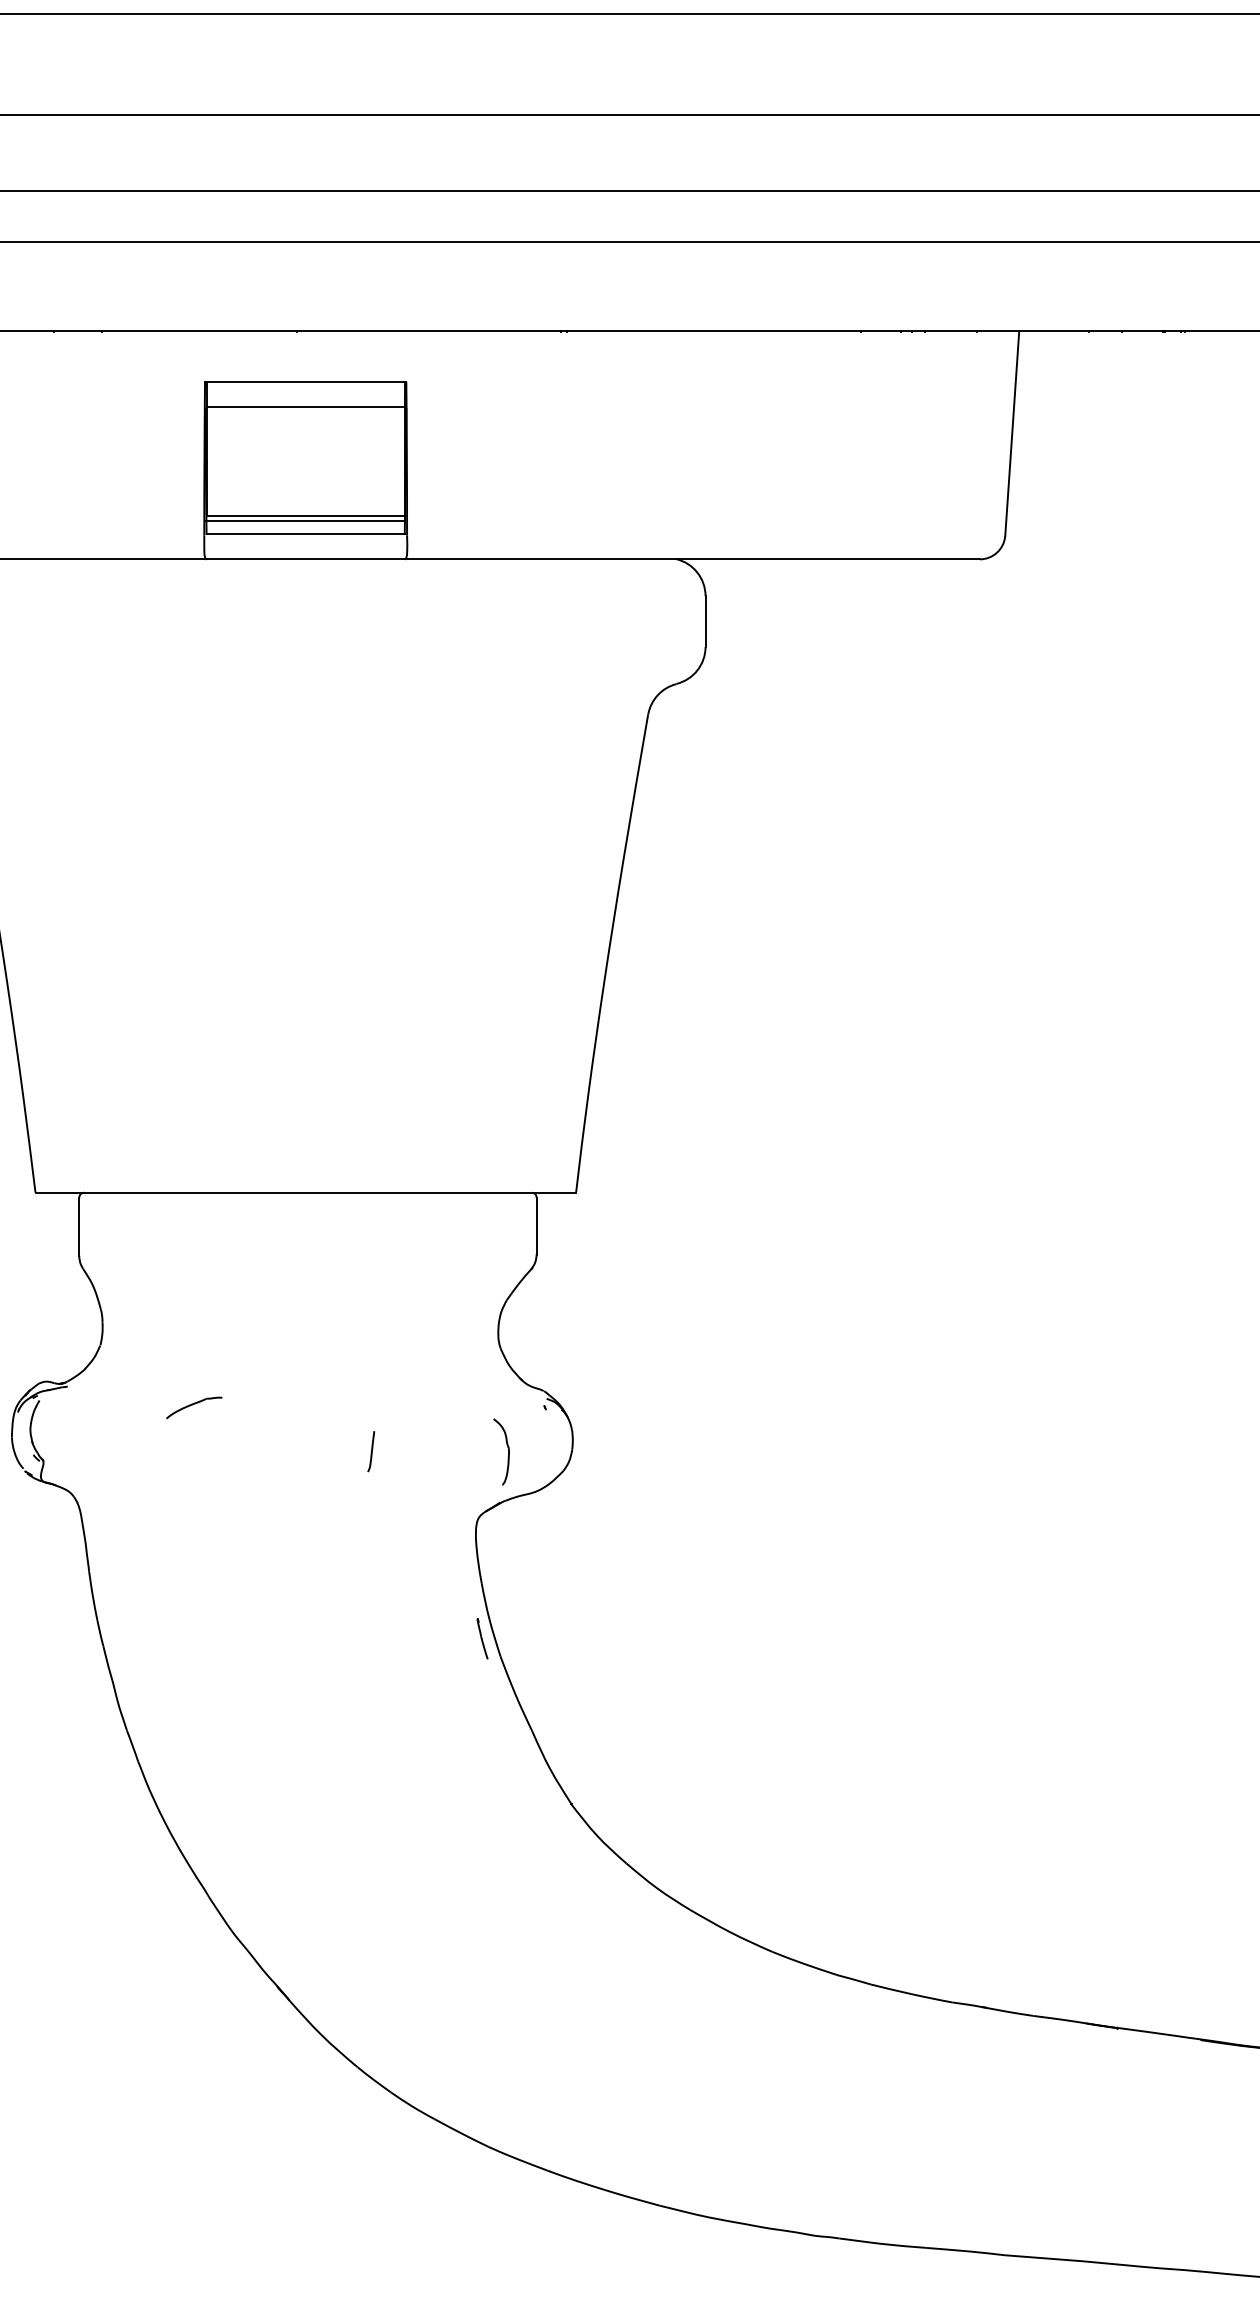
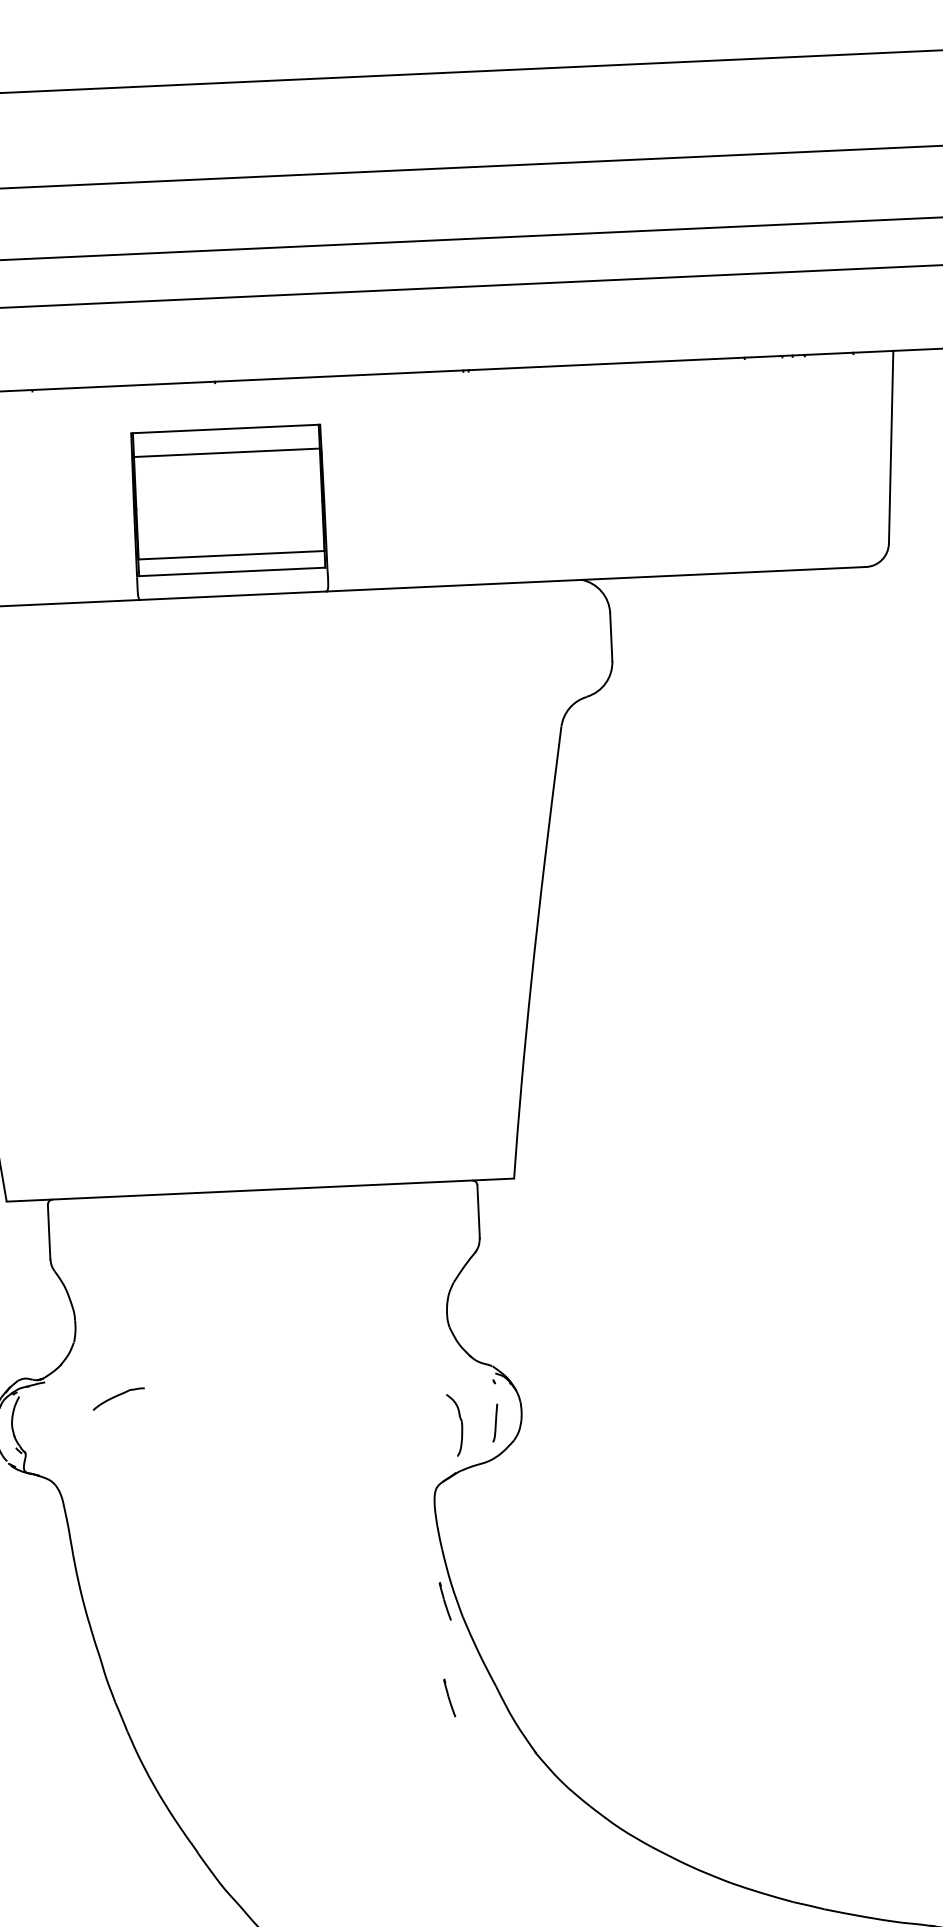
line: (305, 521) -> (231, 560), removed
part: (194, 1407) -> (119, 1398), moved
line: (371, 1451) -> (495, 1422), moved
line: (482, 1741) -> (449, 1697), added

